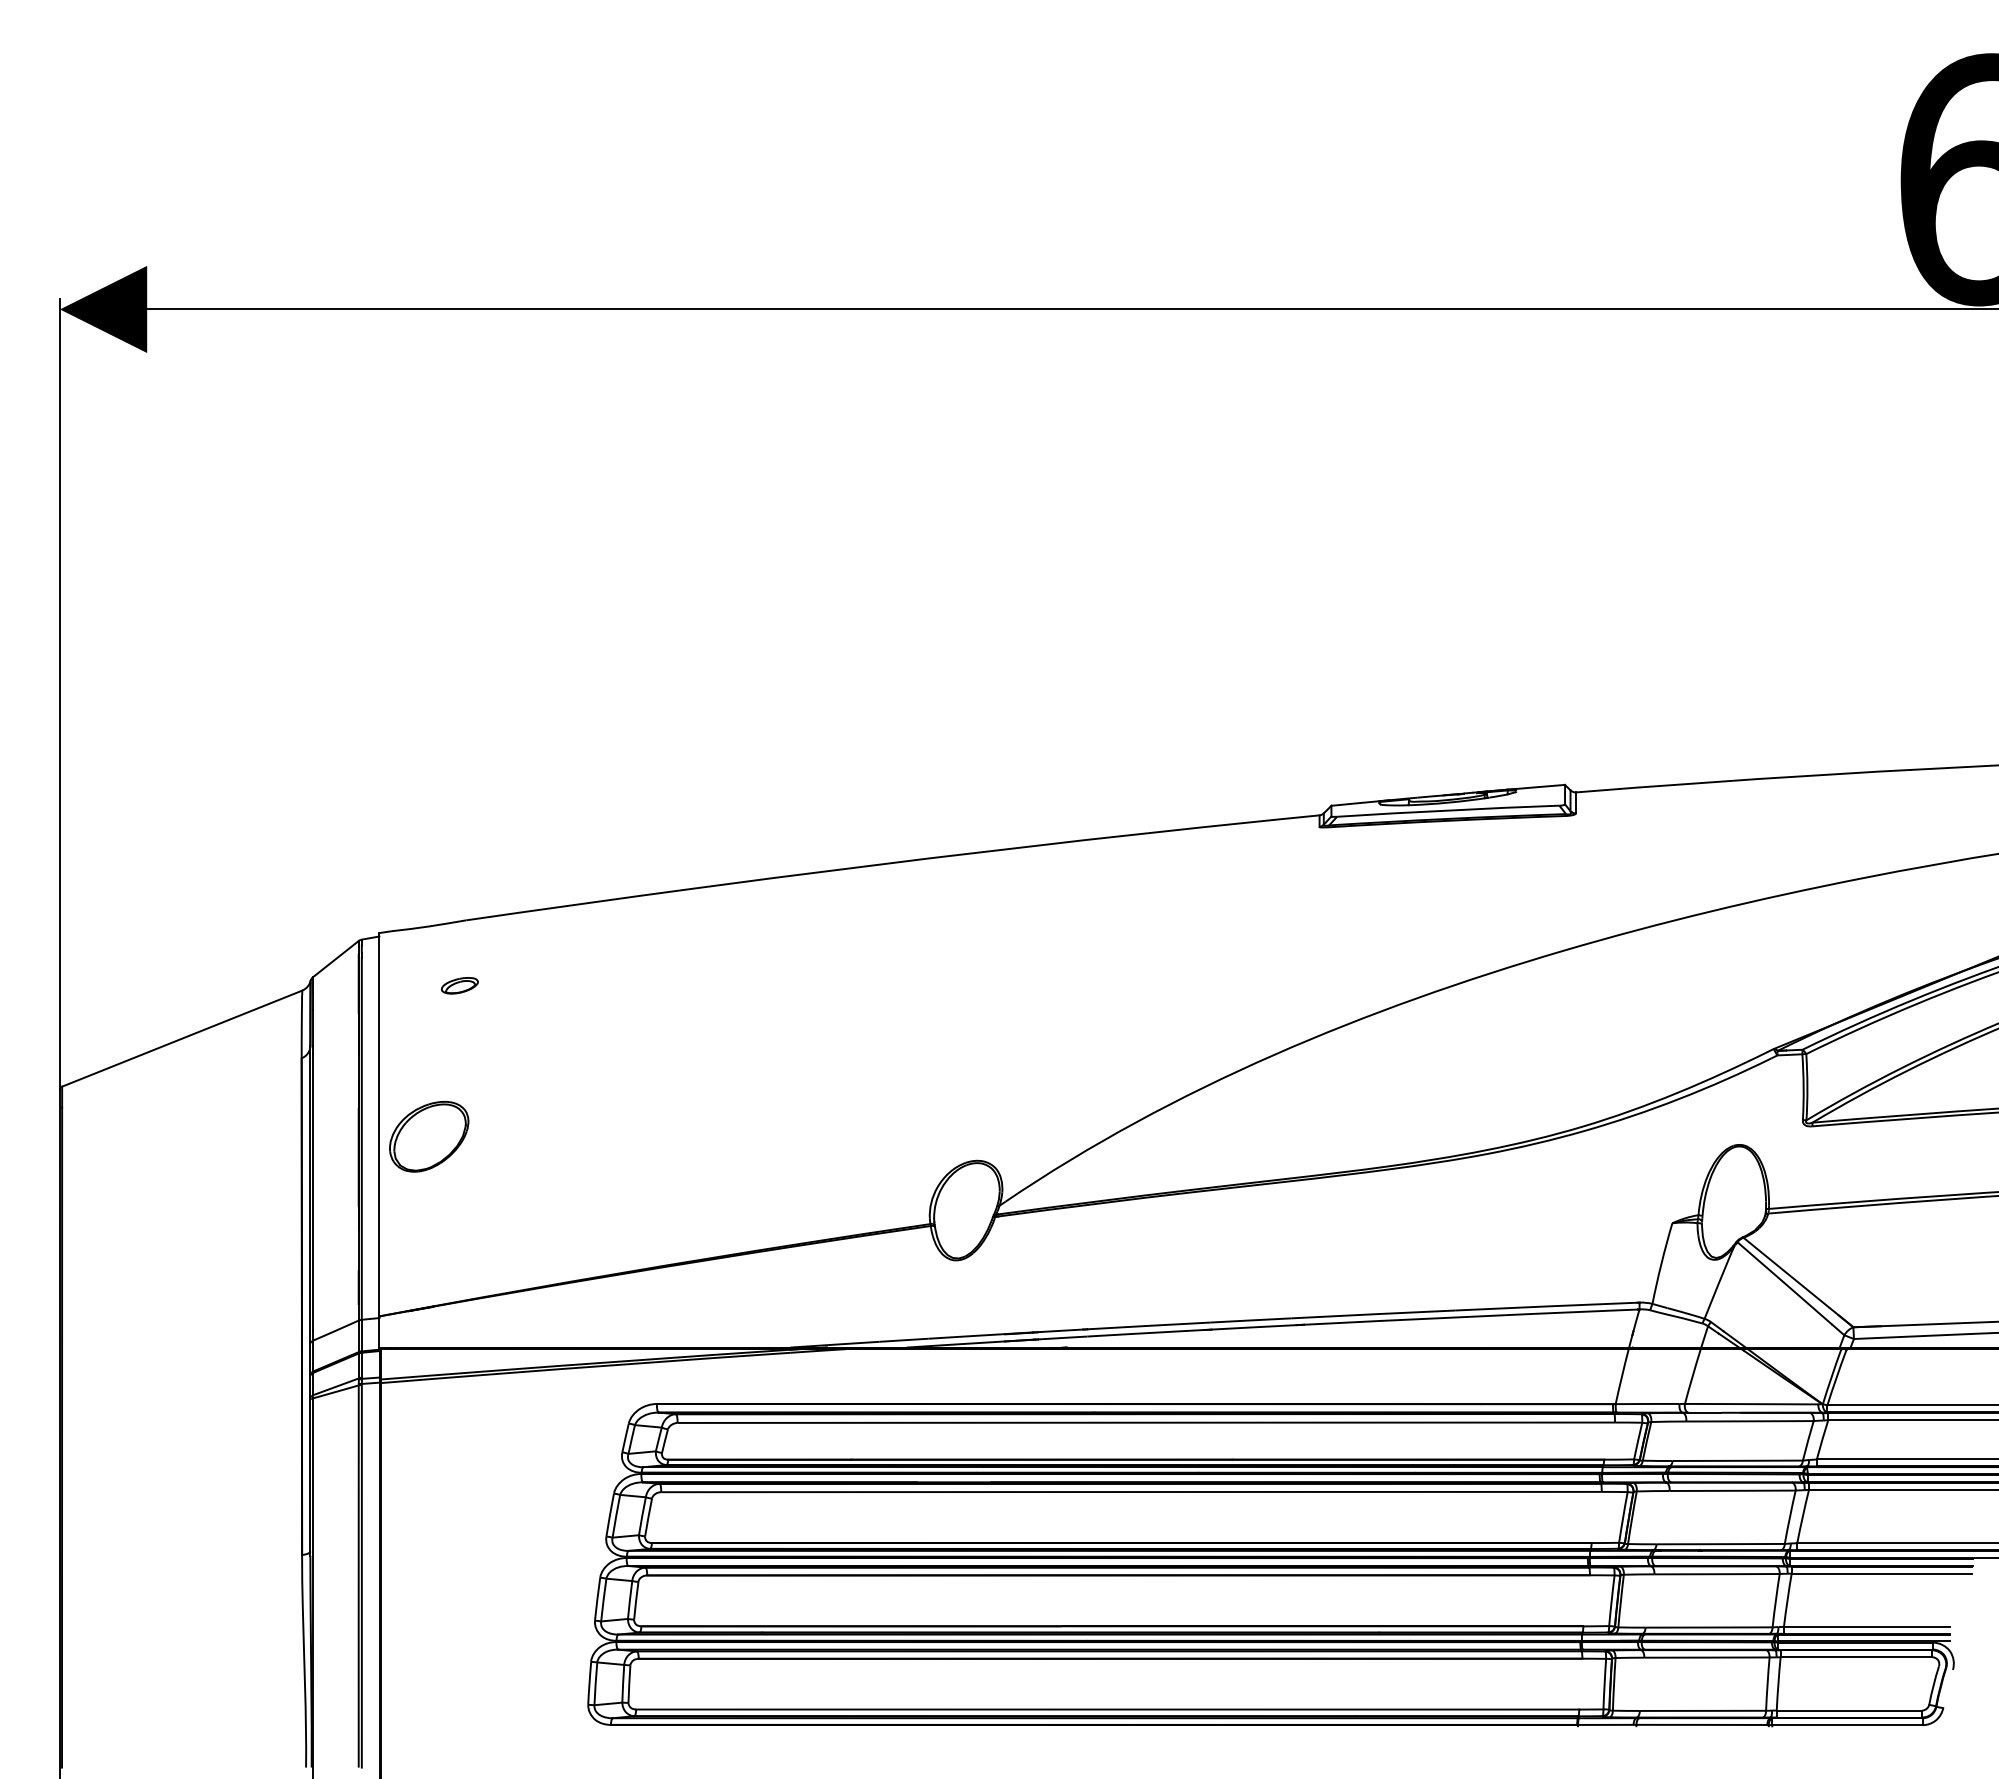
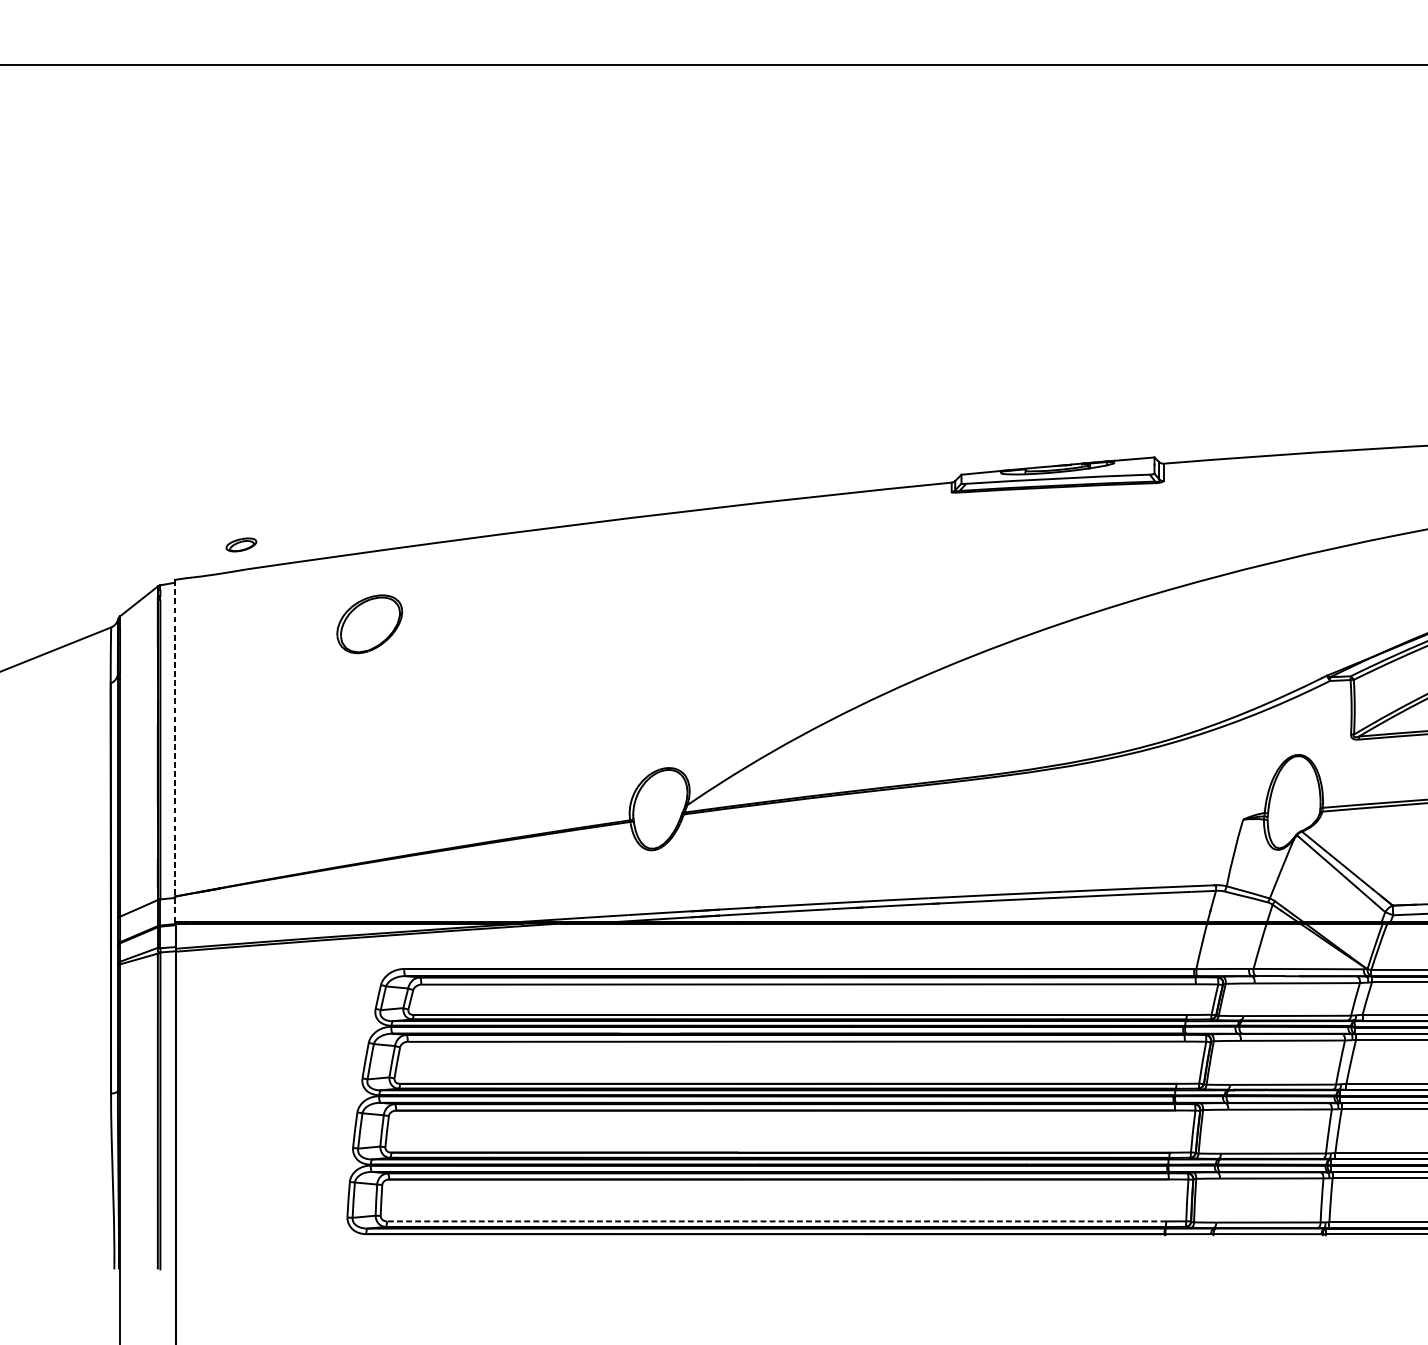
part: (459, 985) -> (241, 544), moved
part: (429, 1136) -> (369, 624), moved
line: (379, 1139) -> (175, 750), solid -> dashed
line: (1107, 1709) -> (776, 1221), solid -> dashed

